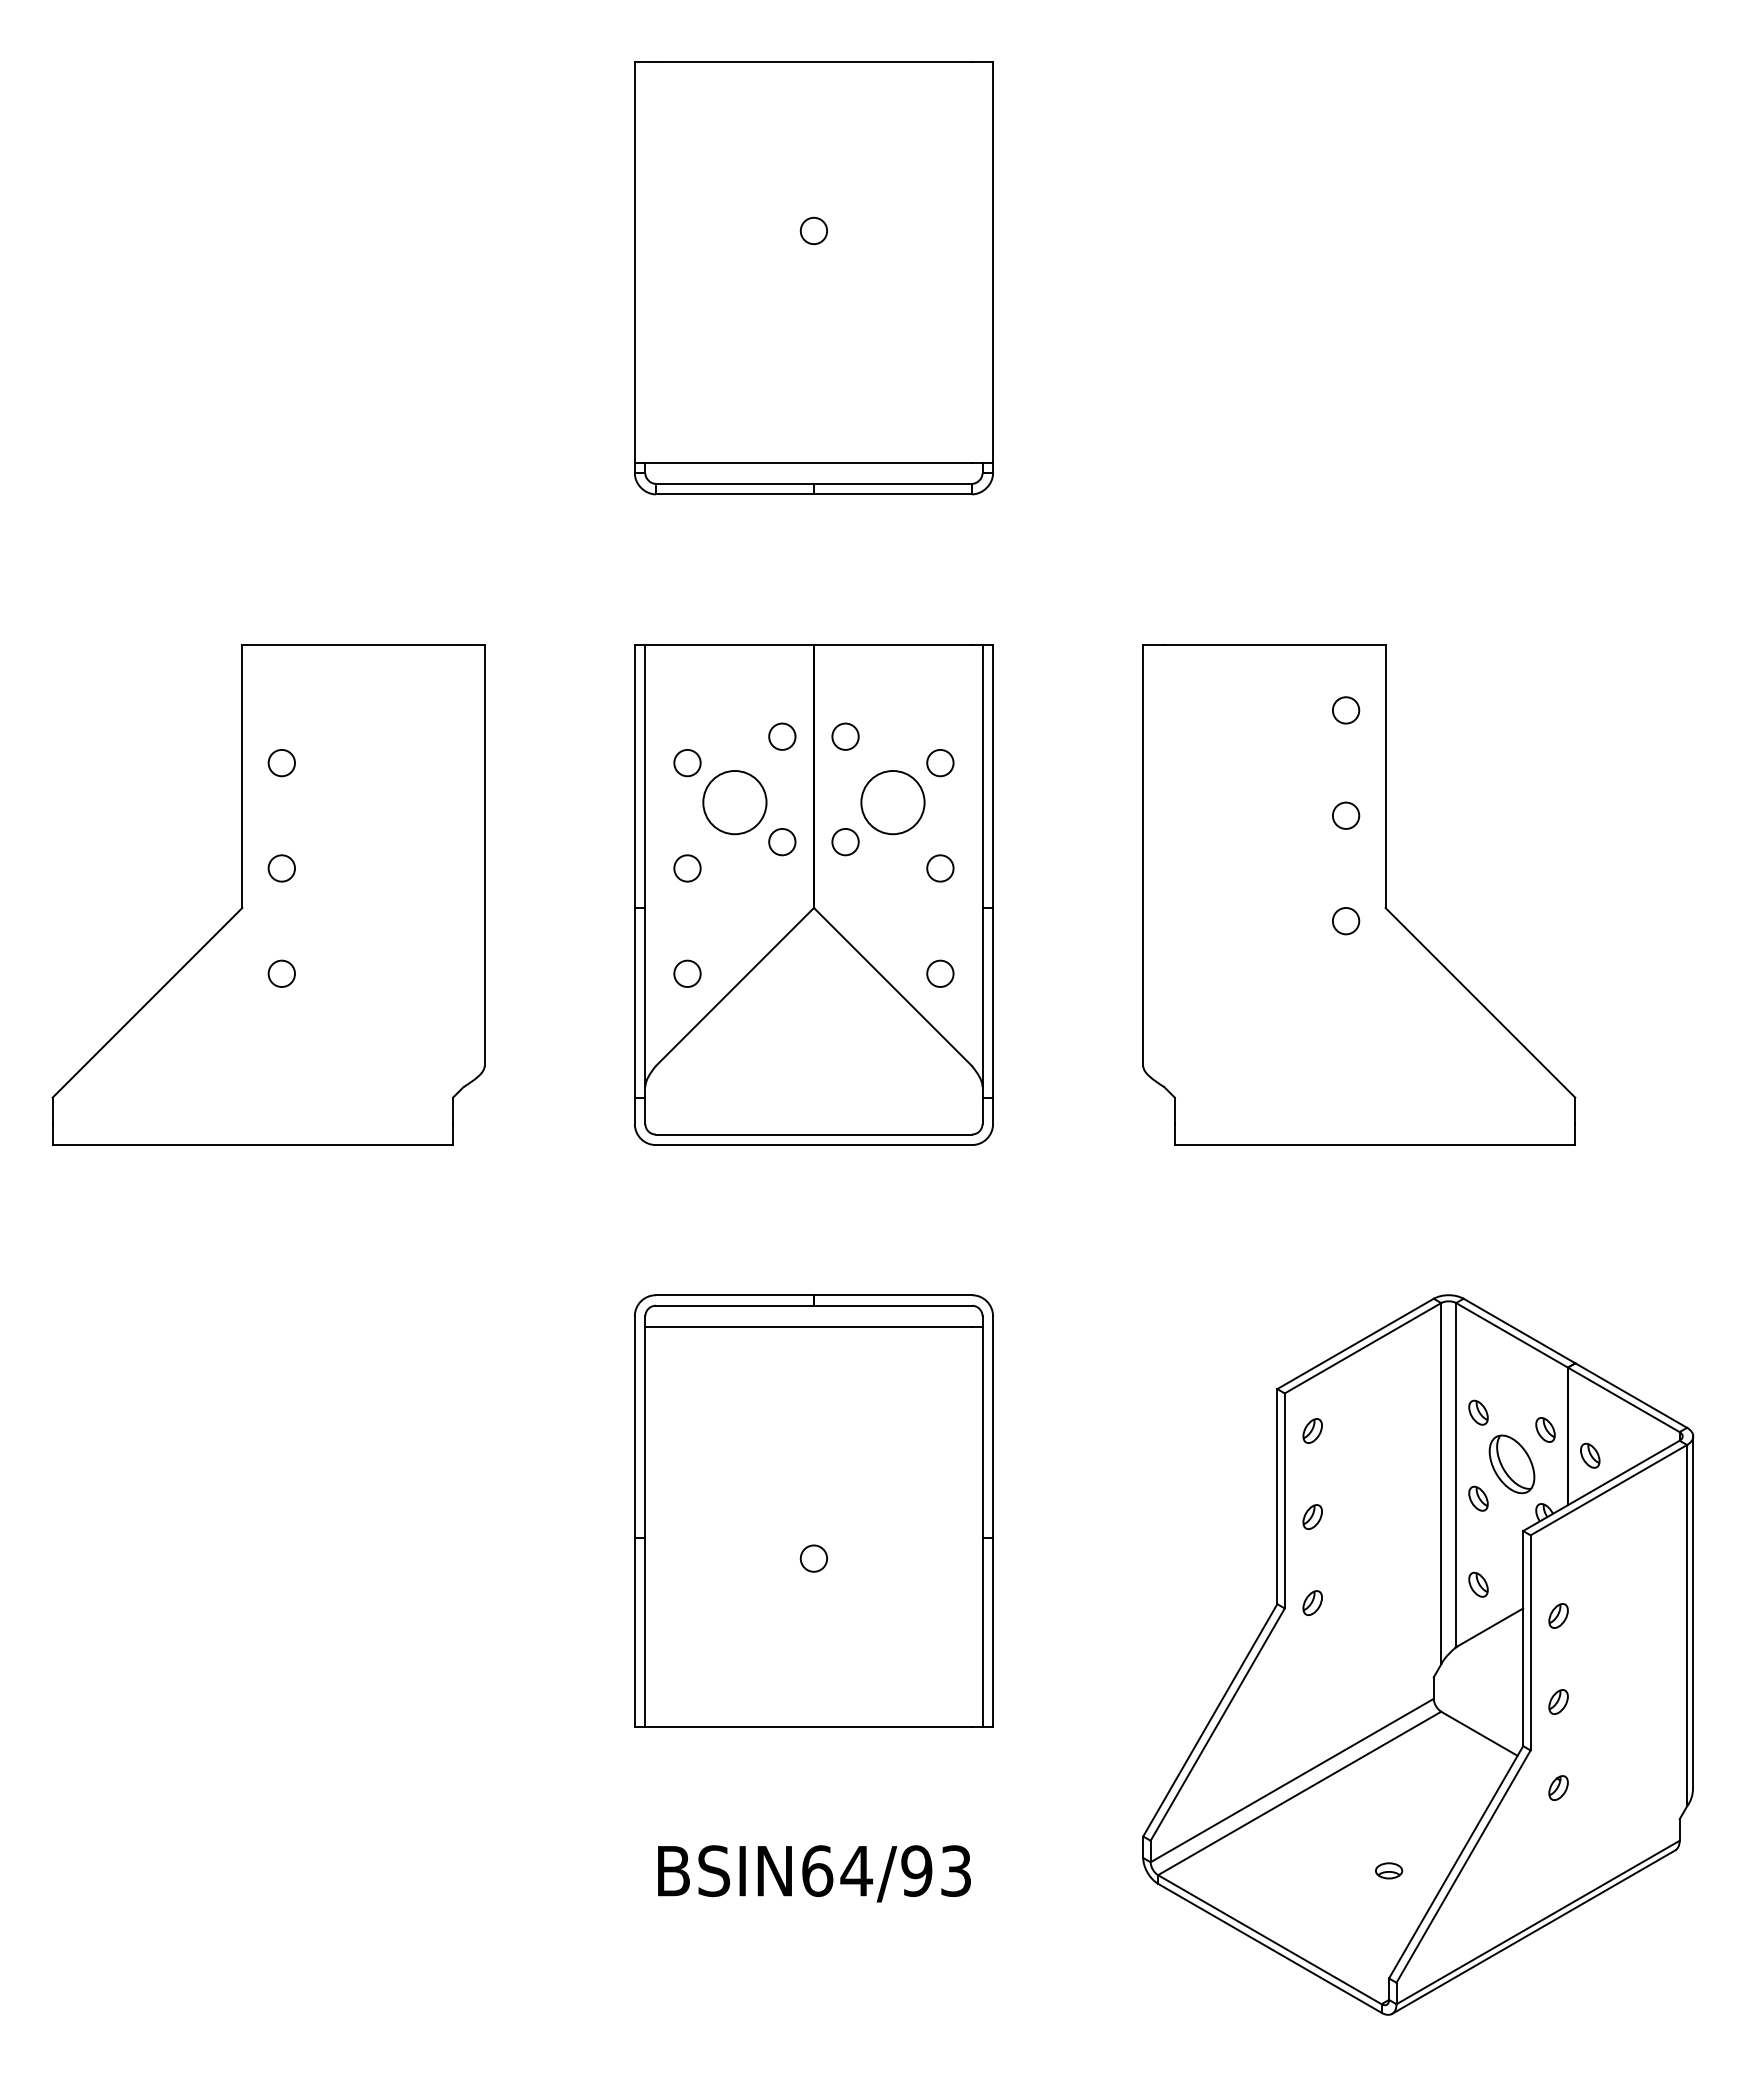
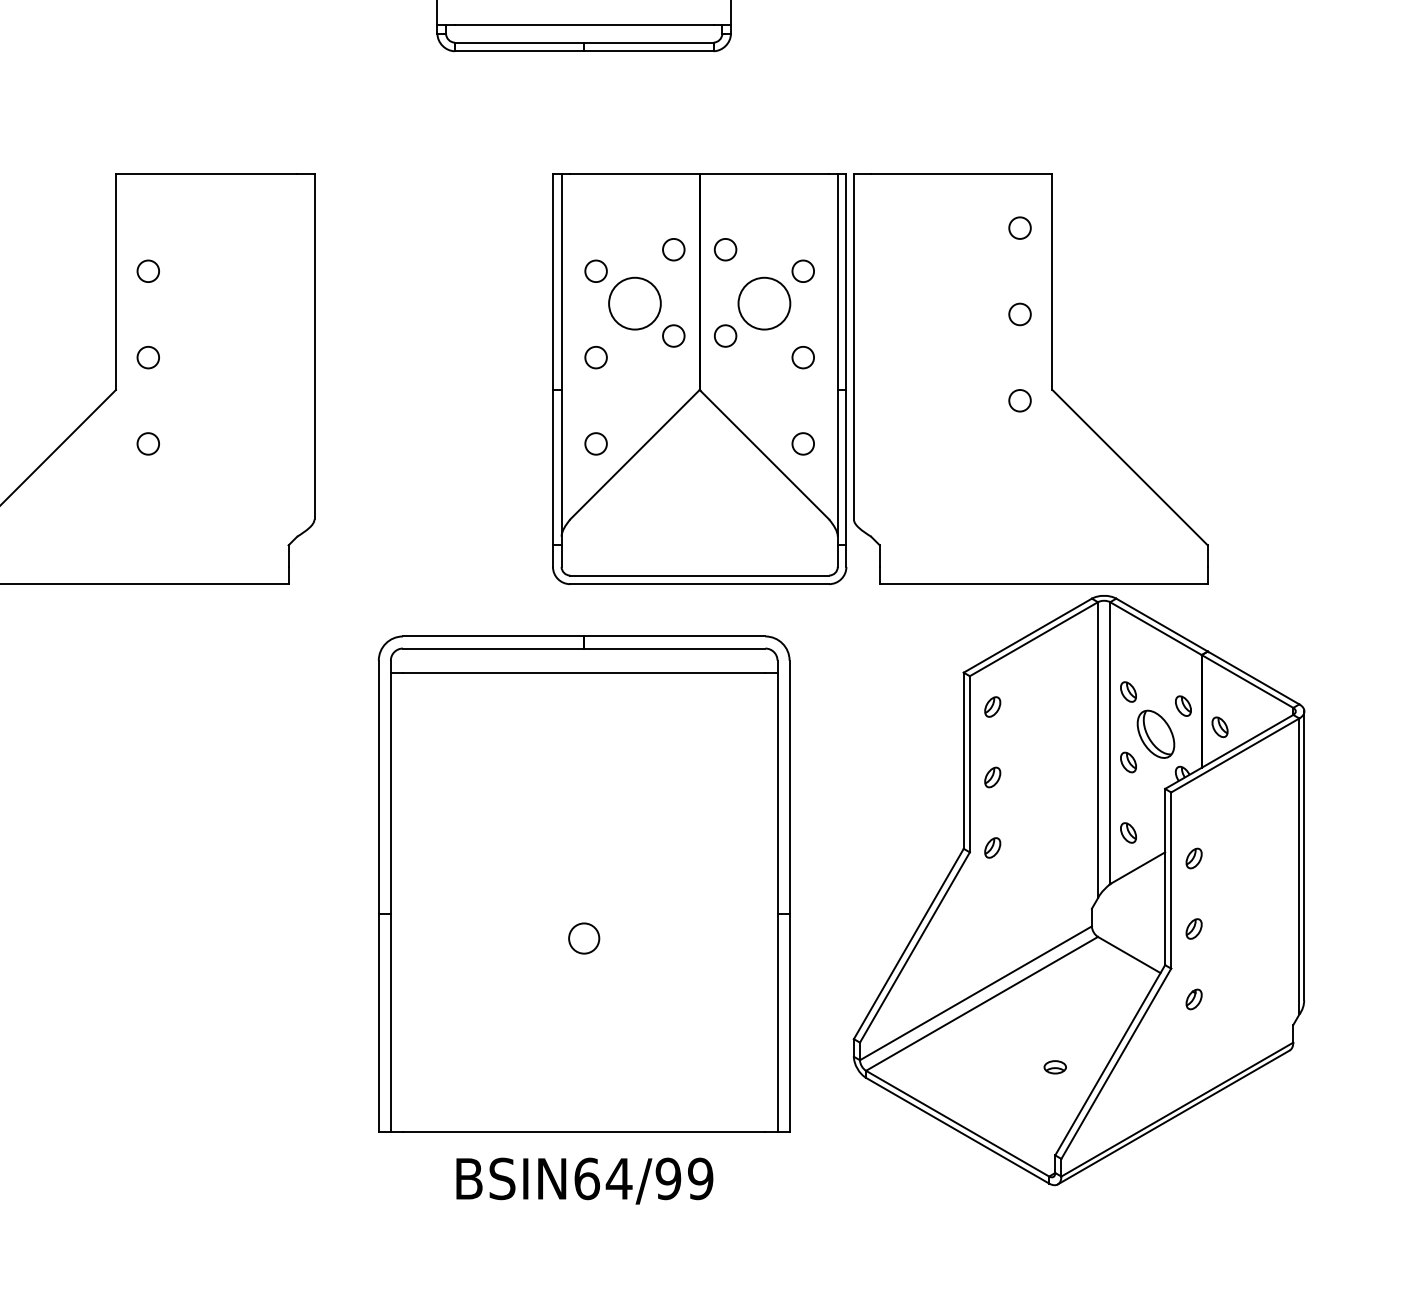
part: (813, 894) -> (699, 378), moved
part: (813, 1510) -> (583, 883), size x1.4
part: (1418, 1654) -> (1079, 890), moved
text: (955, 1870) -> (700, 1178), BSIN64/93 -> BSIN64/99

